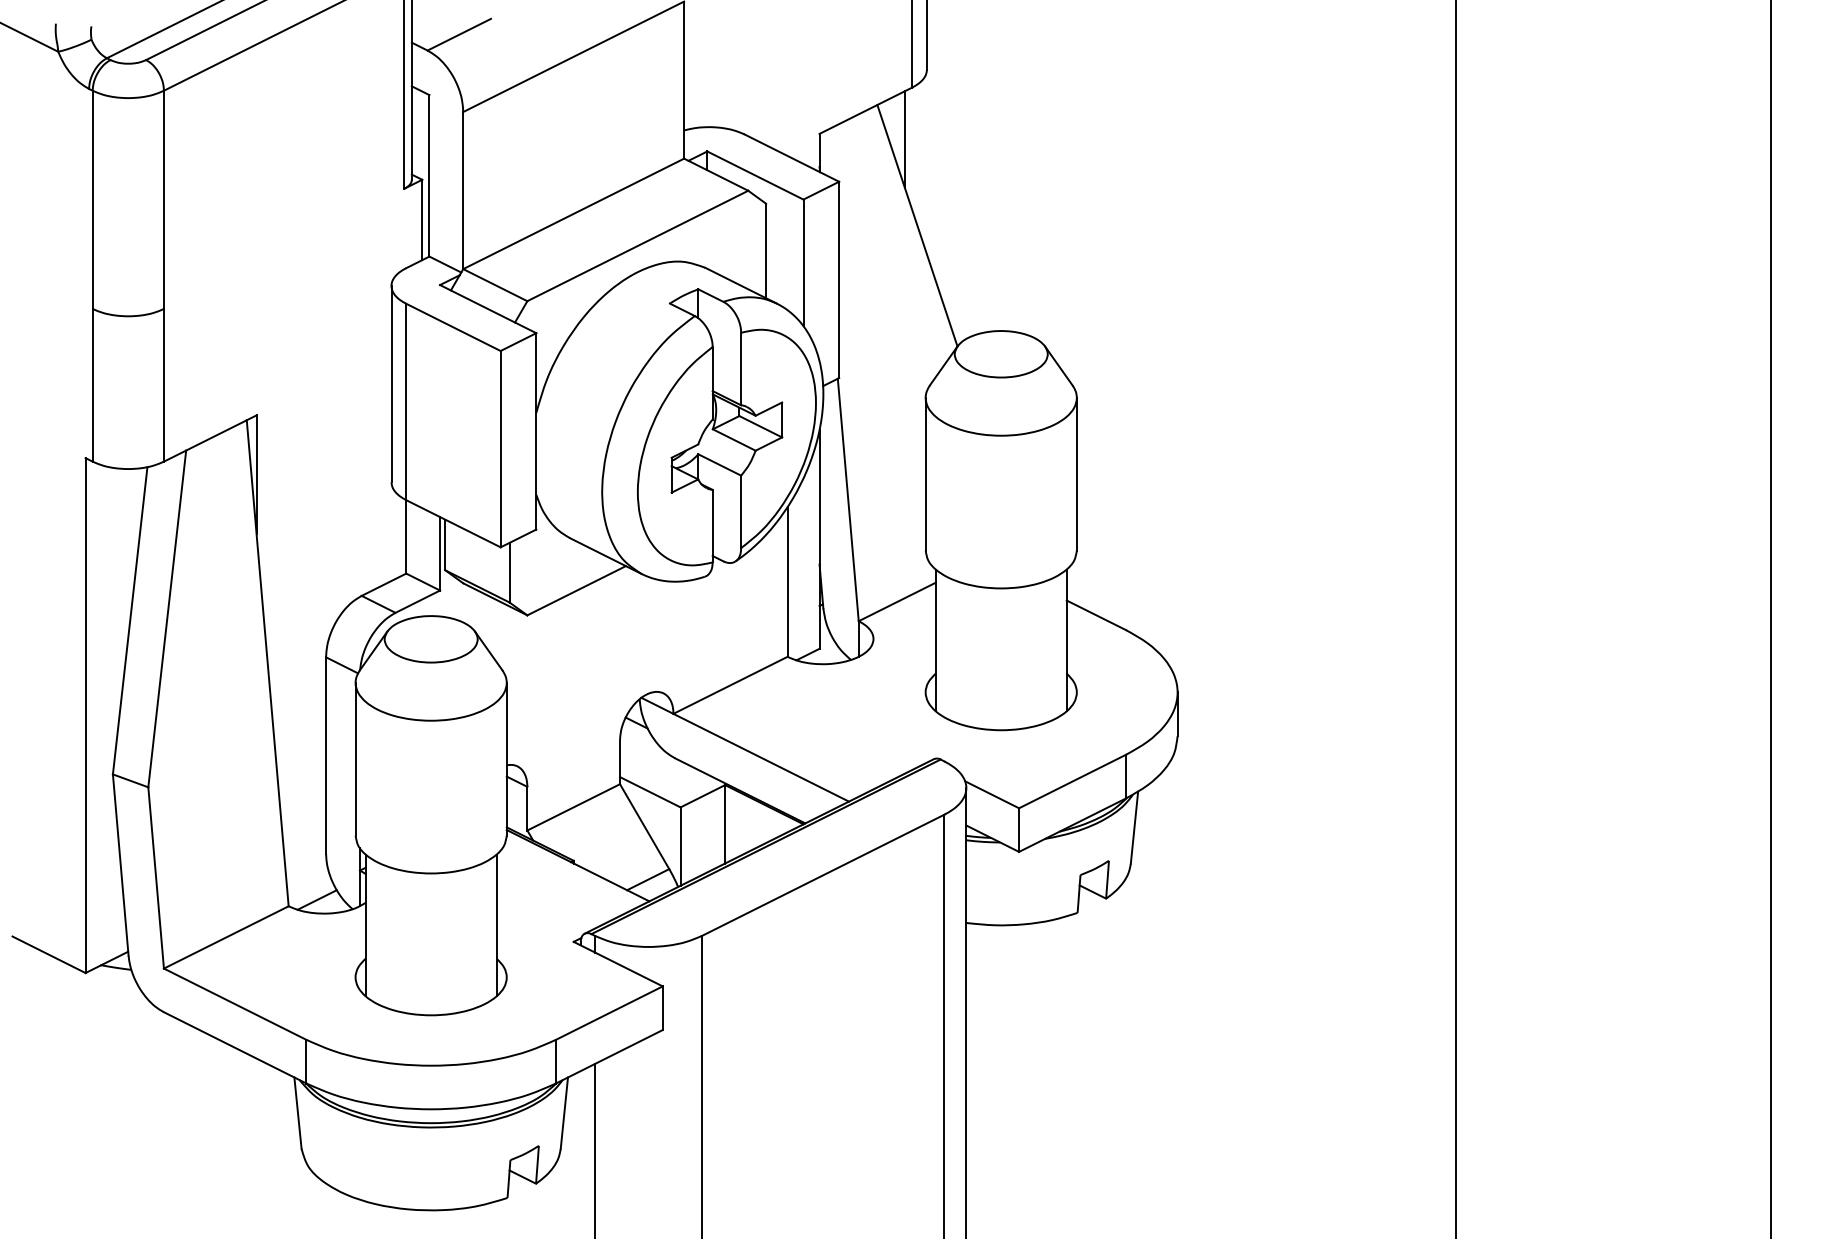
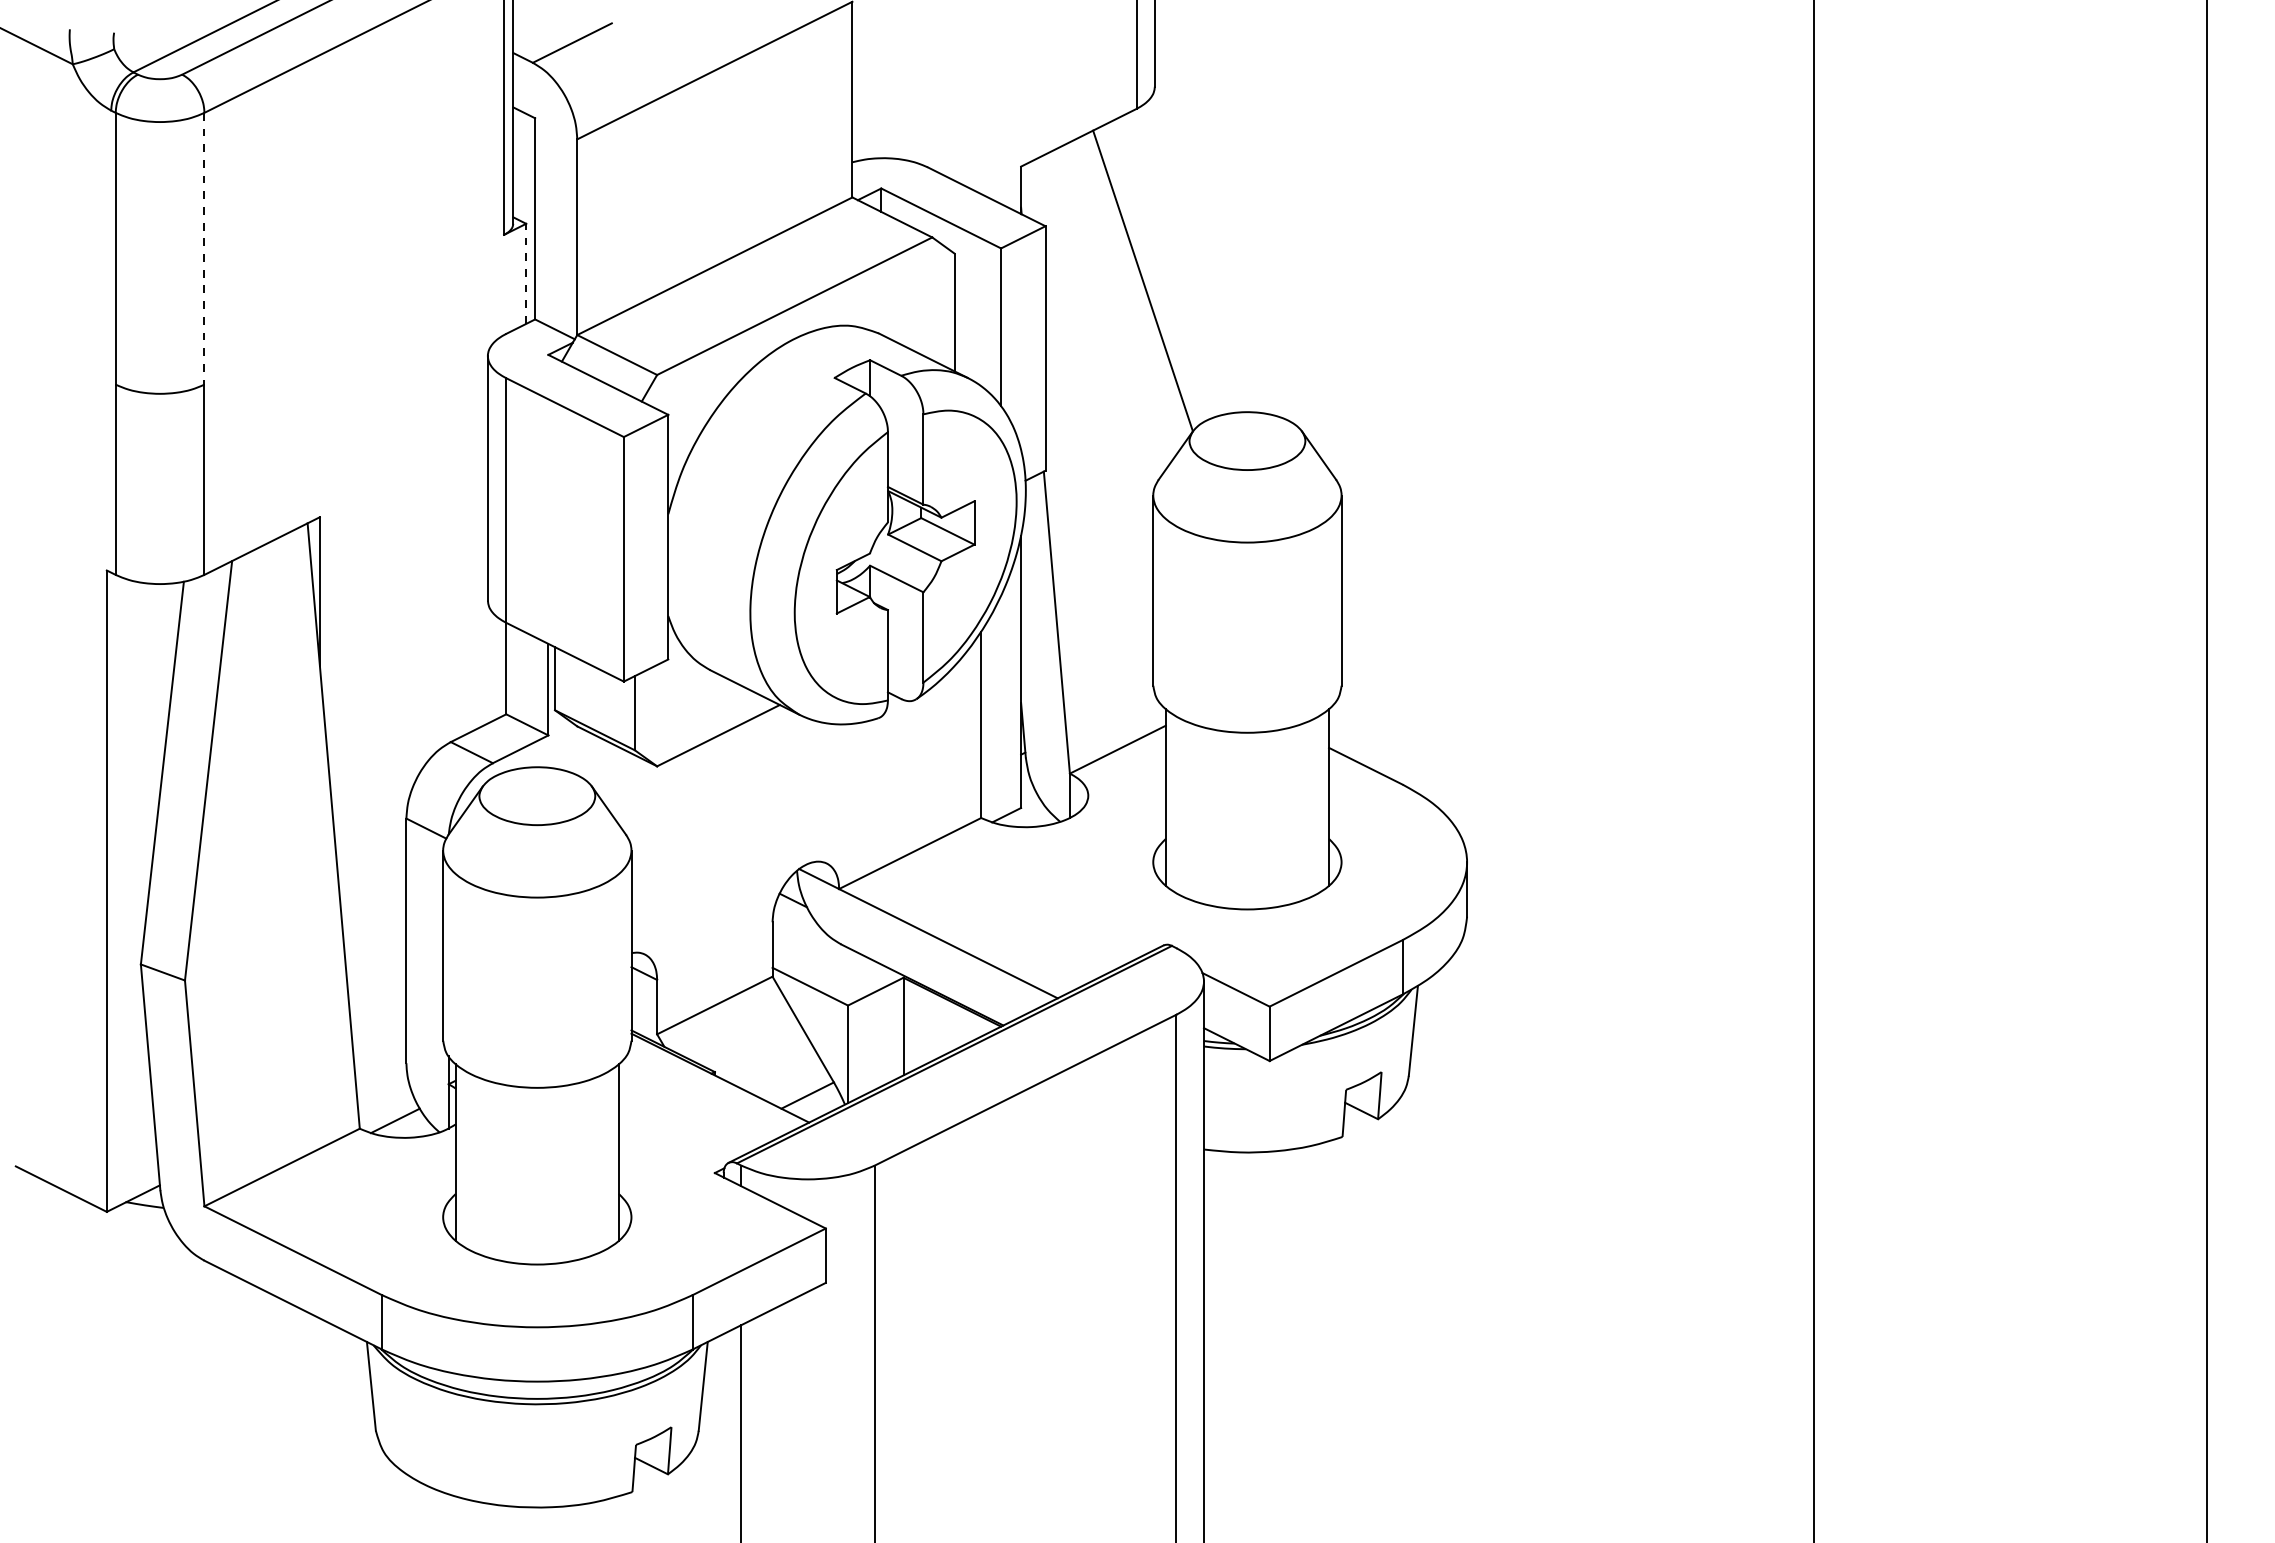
line: (904, 139) -> (1127, 173), removed
line: (163, 199) -> (204, 248), solid -> dashed
line: (422, 219) -> (526, 273), solid -> dashed

